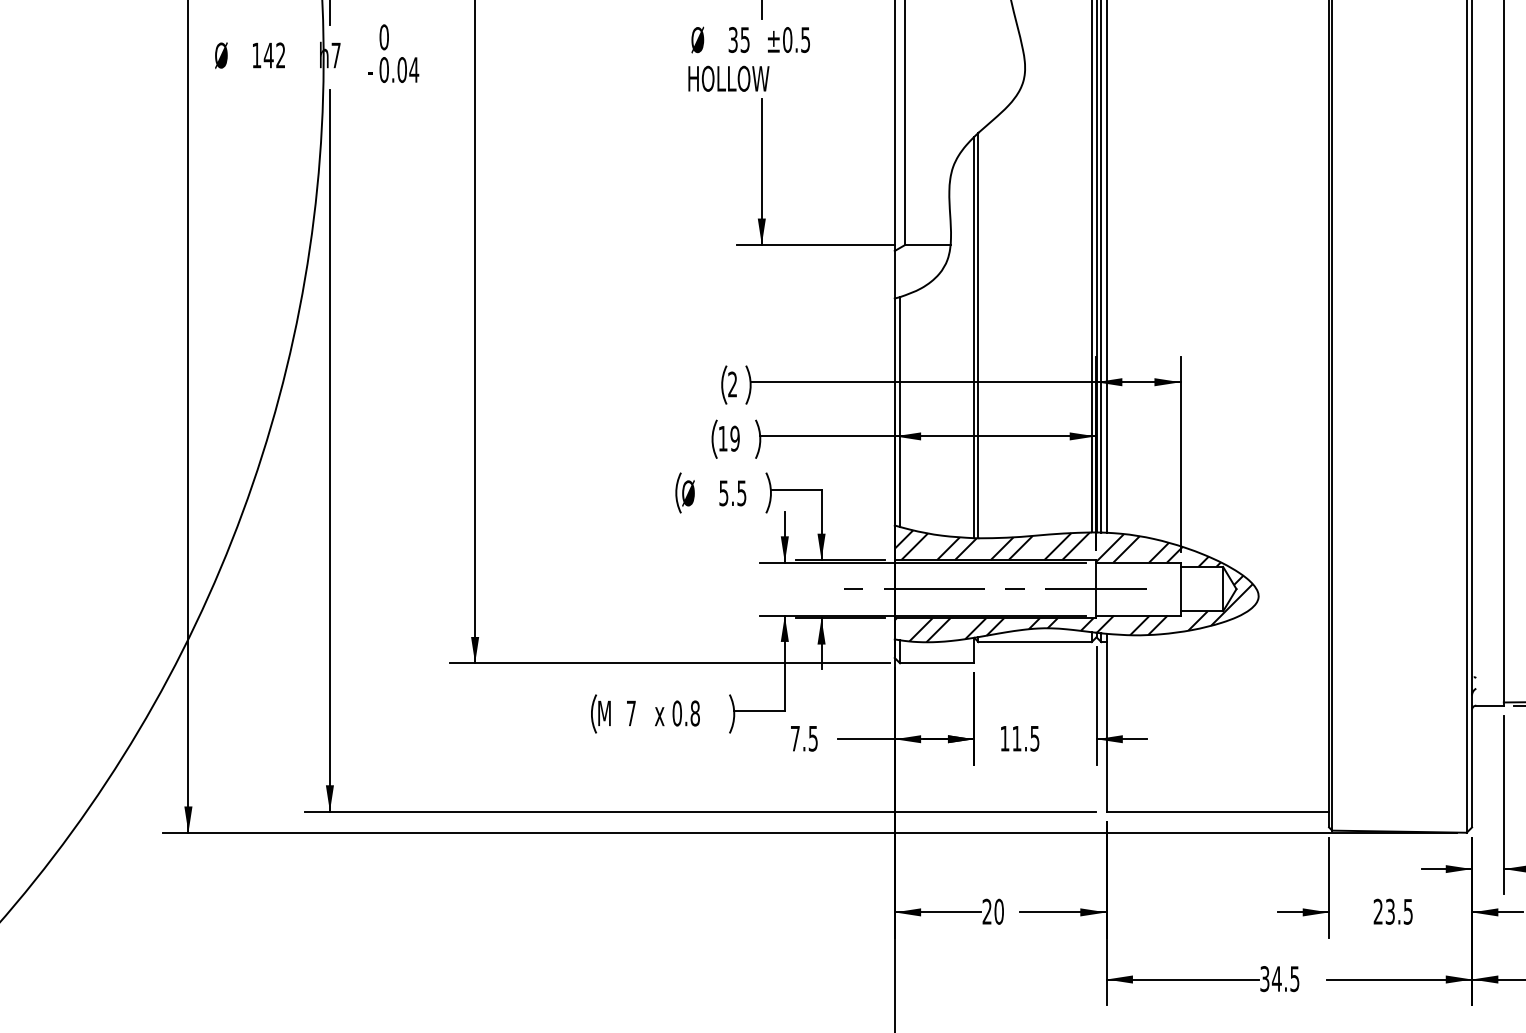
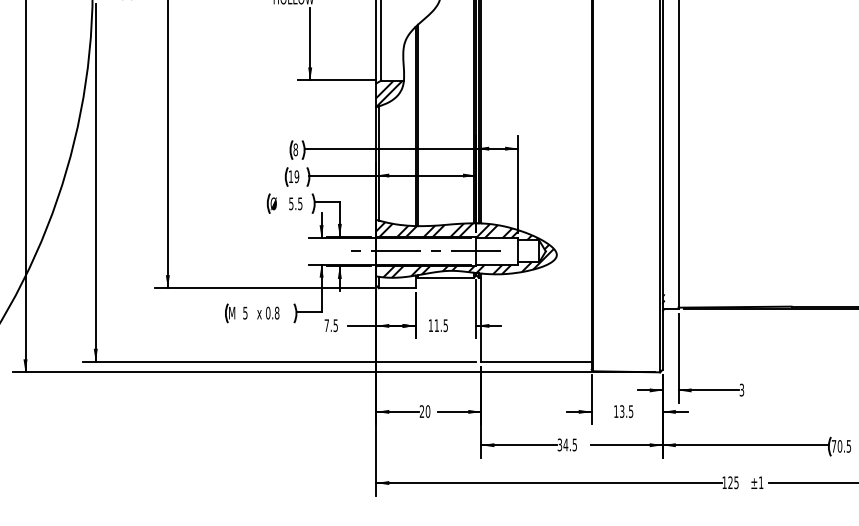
hatch: (921, 271) -> (389, 93), added
text: (732, 383) -> (295, 149), 2 -> 8
text: (631, 714) -> (245, 313), 7 -> 5
text: (1378, 911) -> (616, 411), 23.5 -> 13.5

